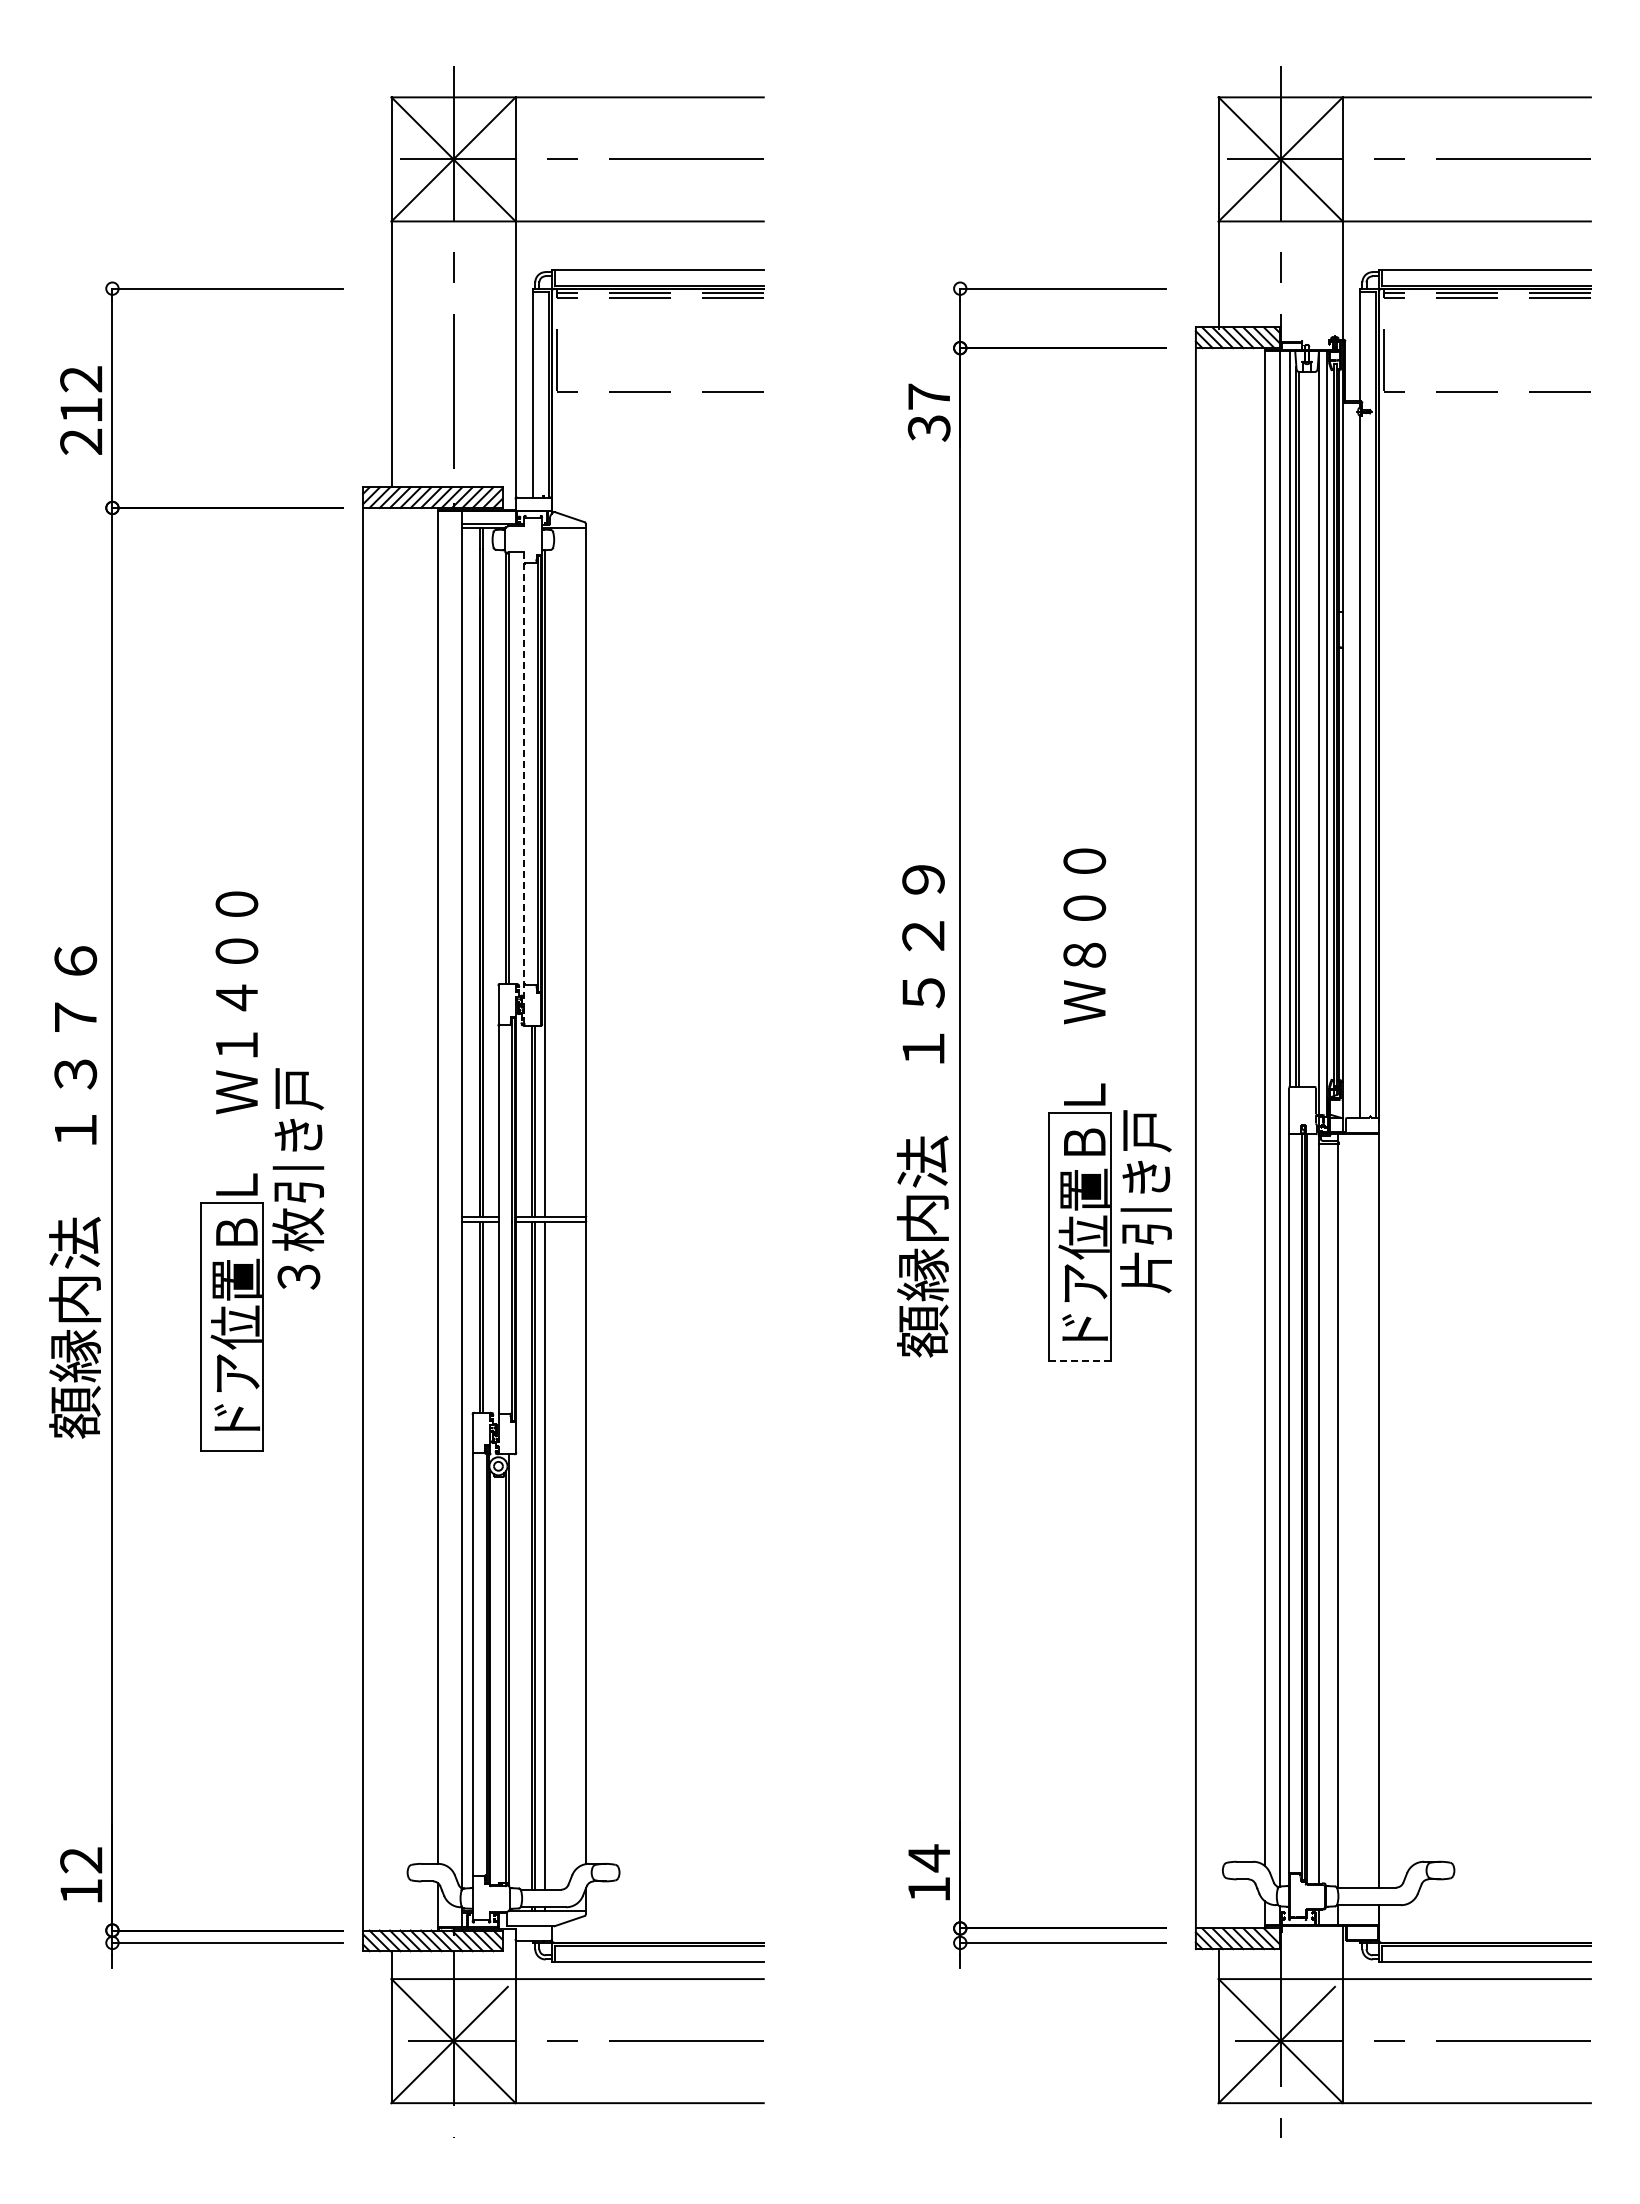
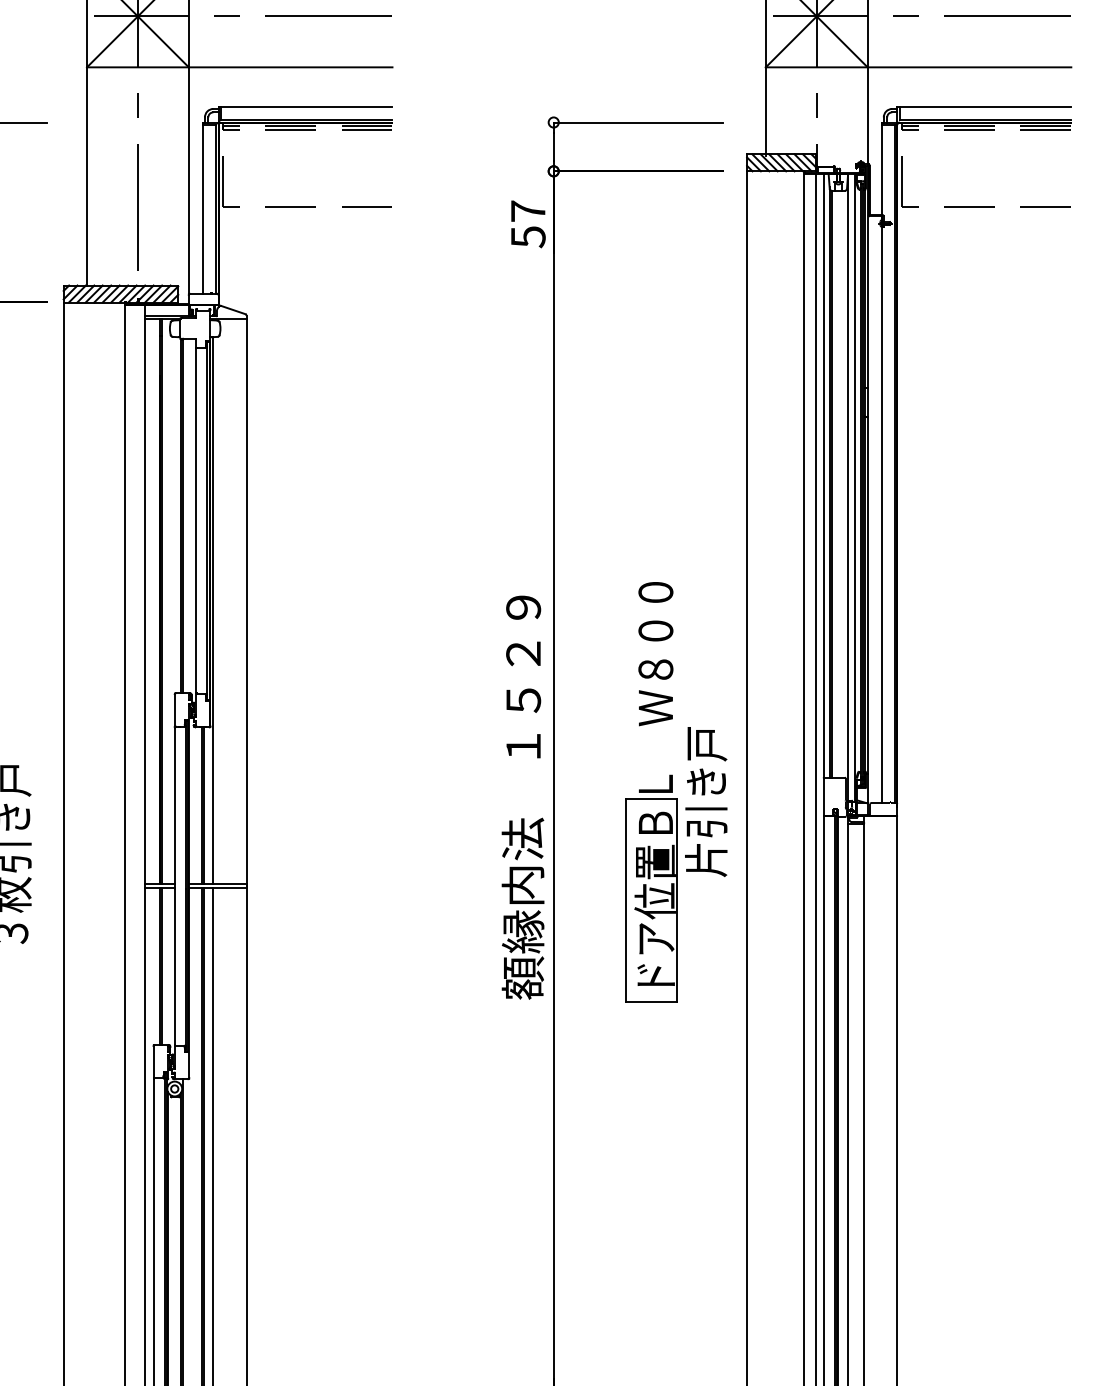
text: (928, 428) -> (527, 237), 37 -> 57
line: (524, 781) -> (196, 526), dashed -> solid
text: (1145, 1201) -> (705, 801), moved
line: (1079, 1360) -> (651, 1002), dashed -> solid

